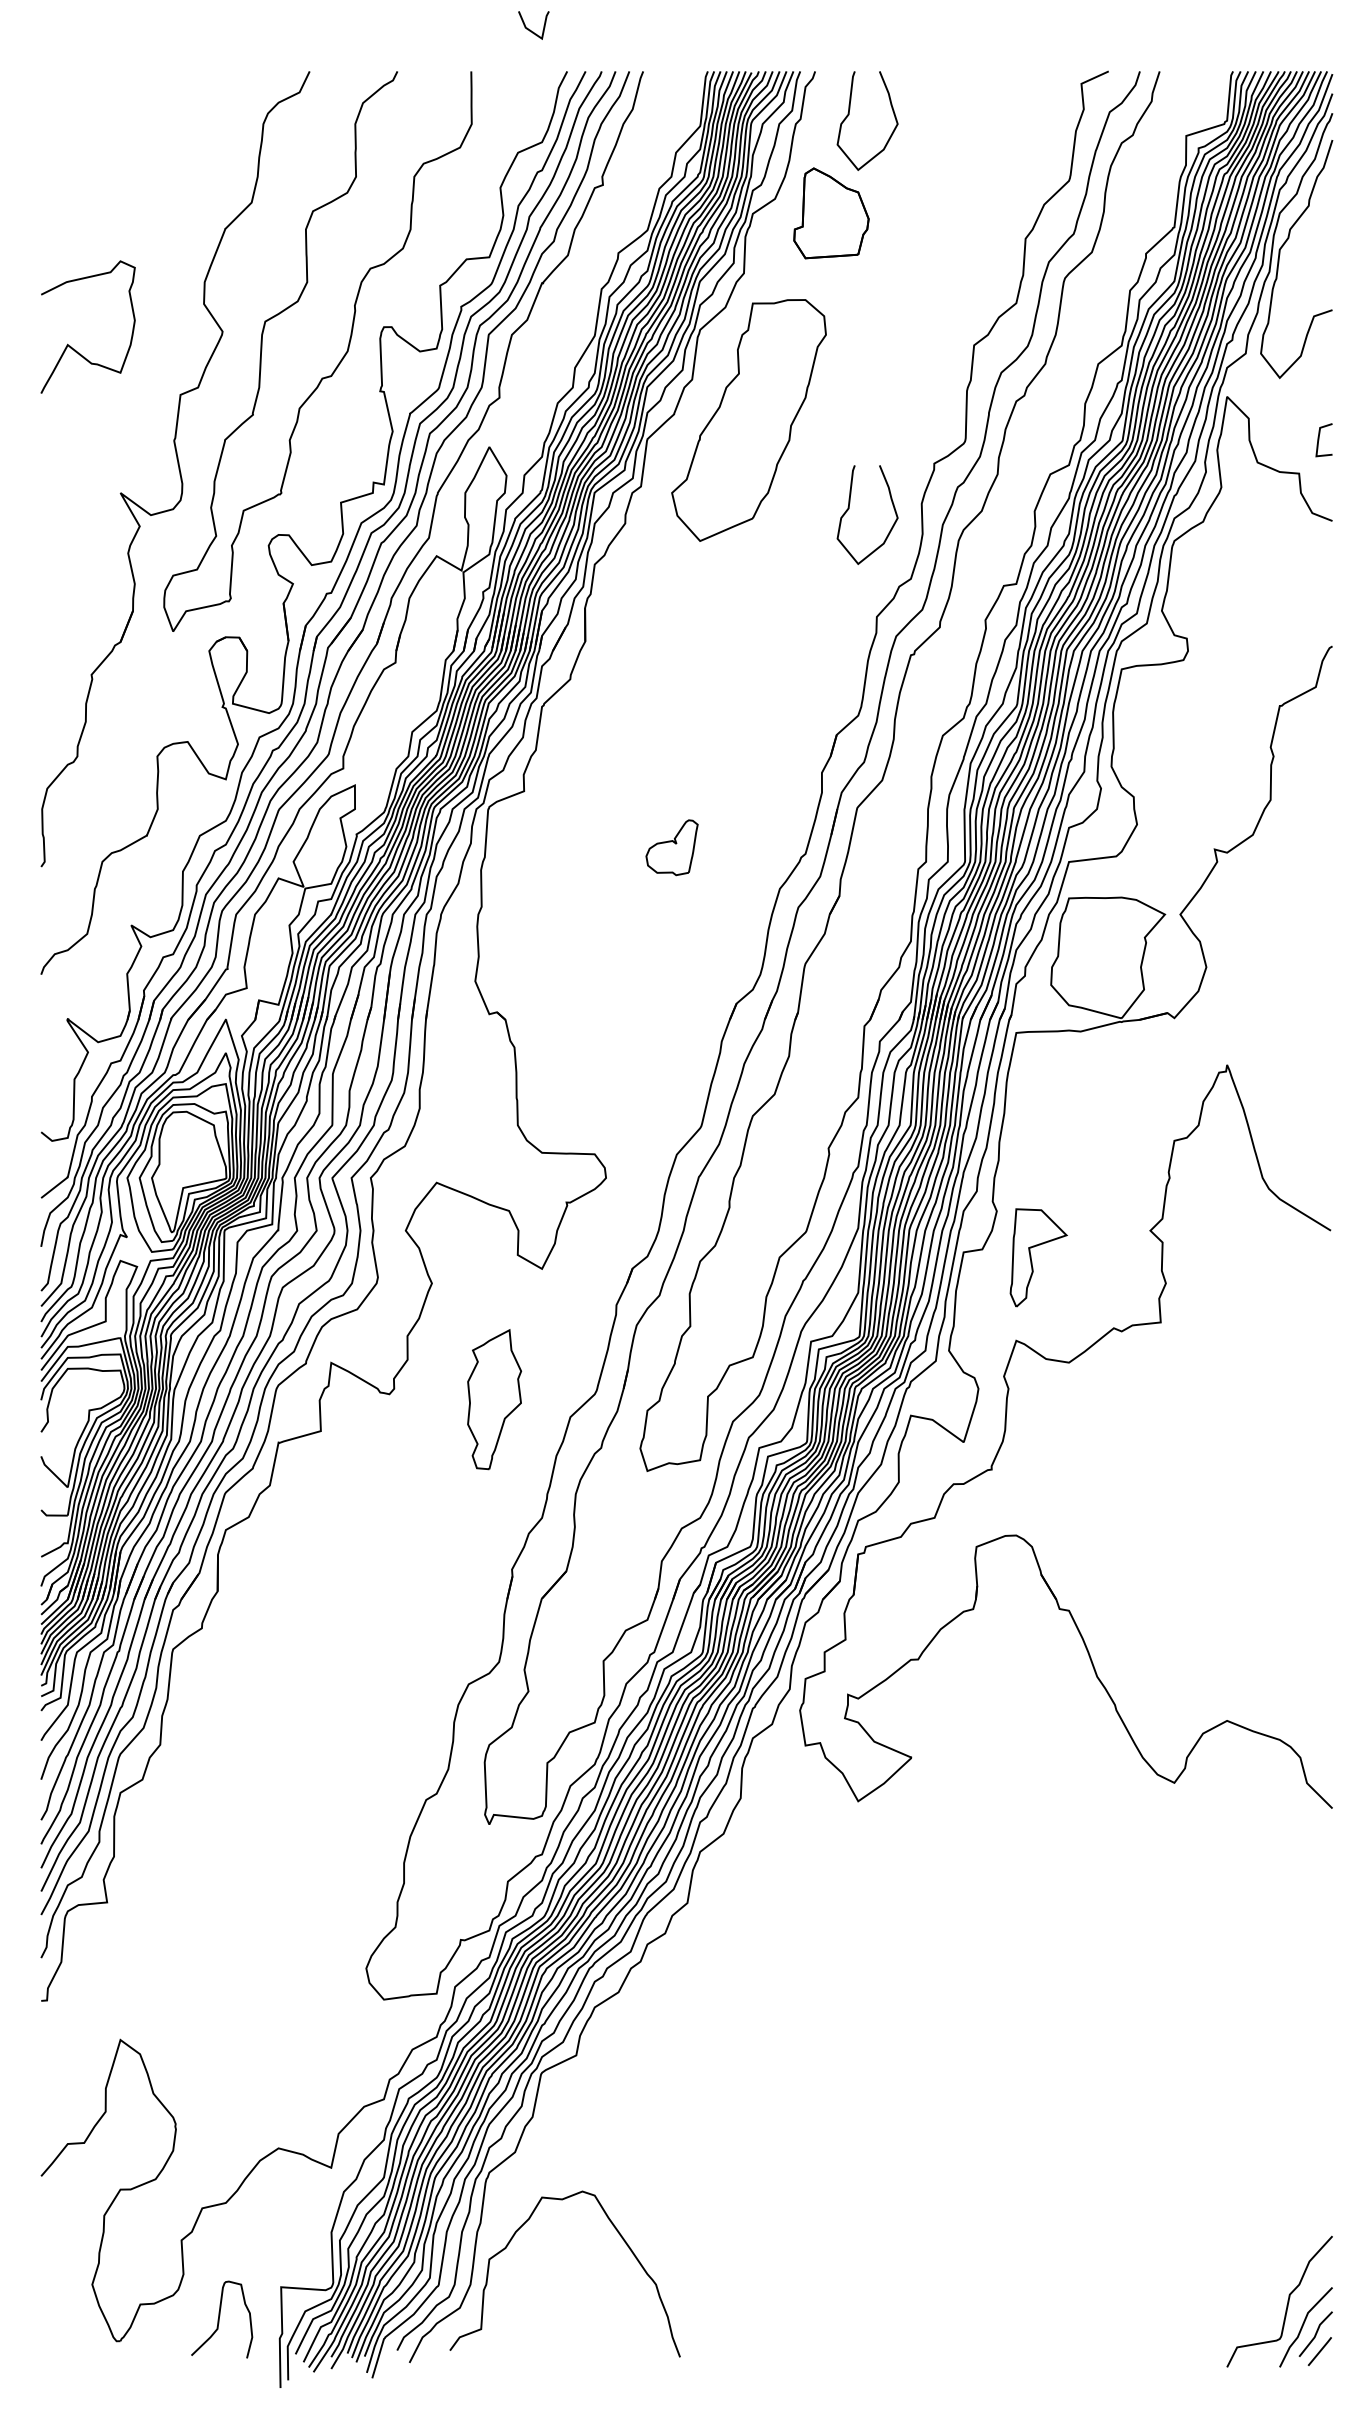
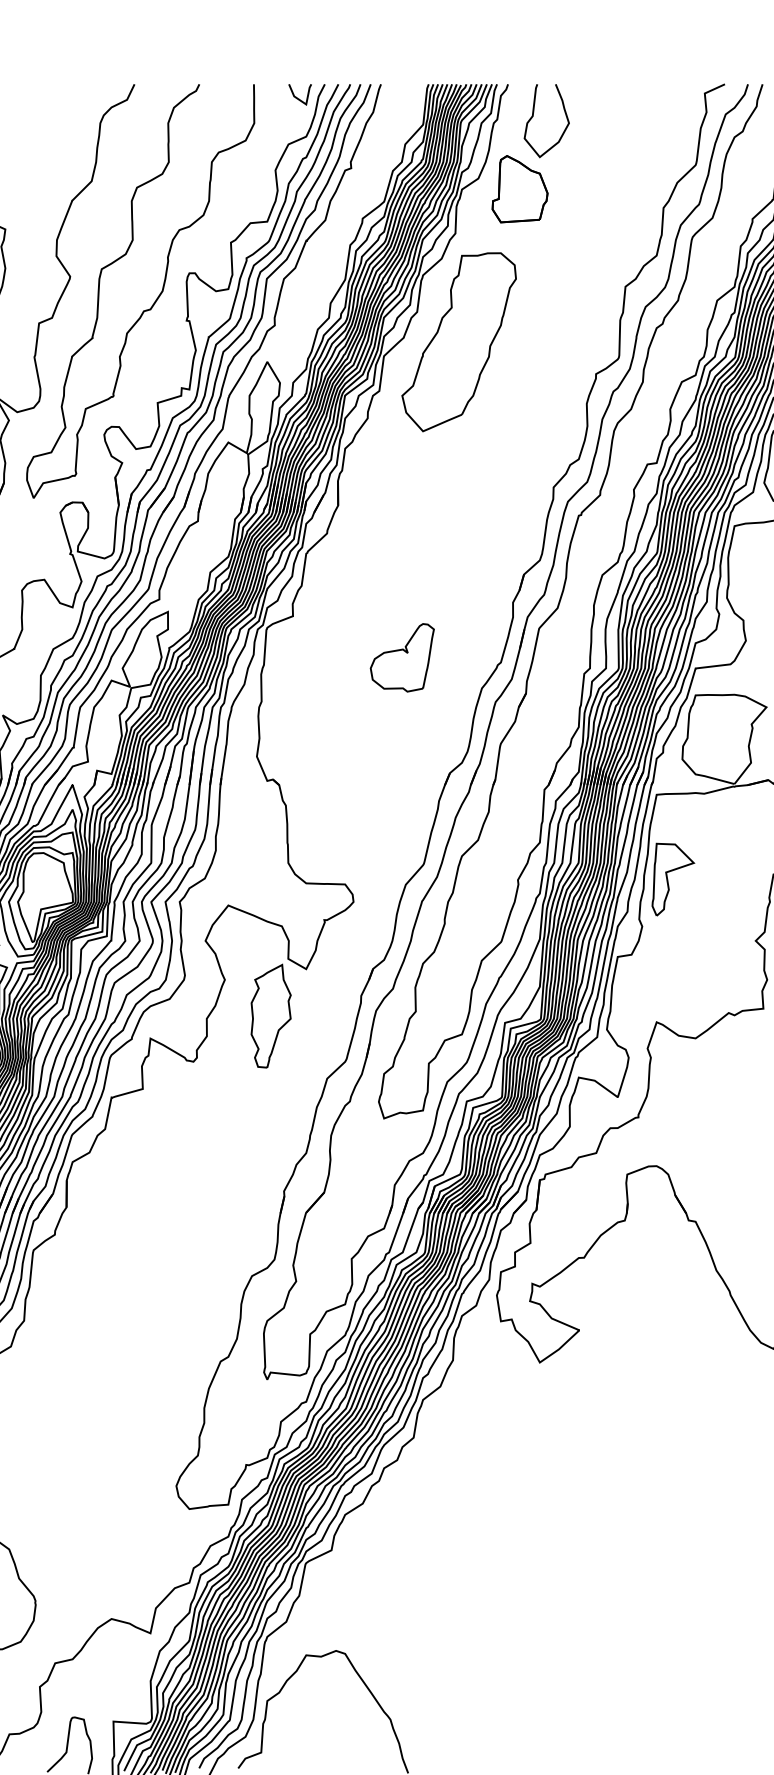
line: (530, 29) -> (297, 97), moved
curve: (849, 508) -> (533, 407), removed
part: (671, 847) -> (401, 657), size x1.67
part: (1031, 1257) -> (667, 879), moved
part: (494, 1399) -> (271, 1016), moved

